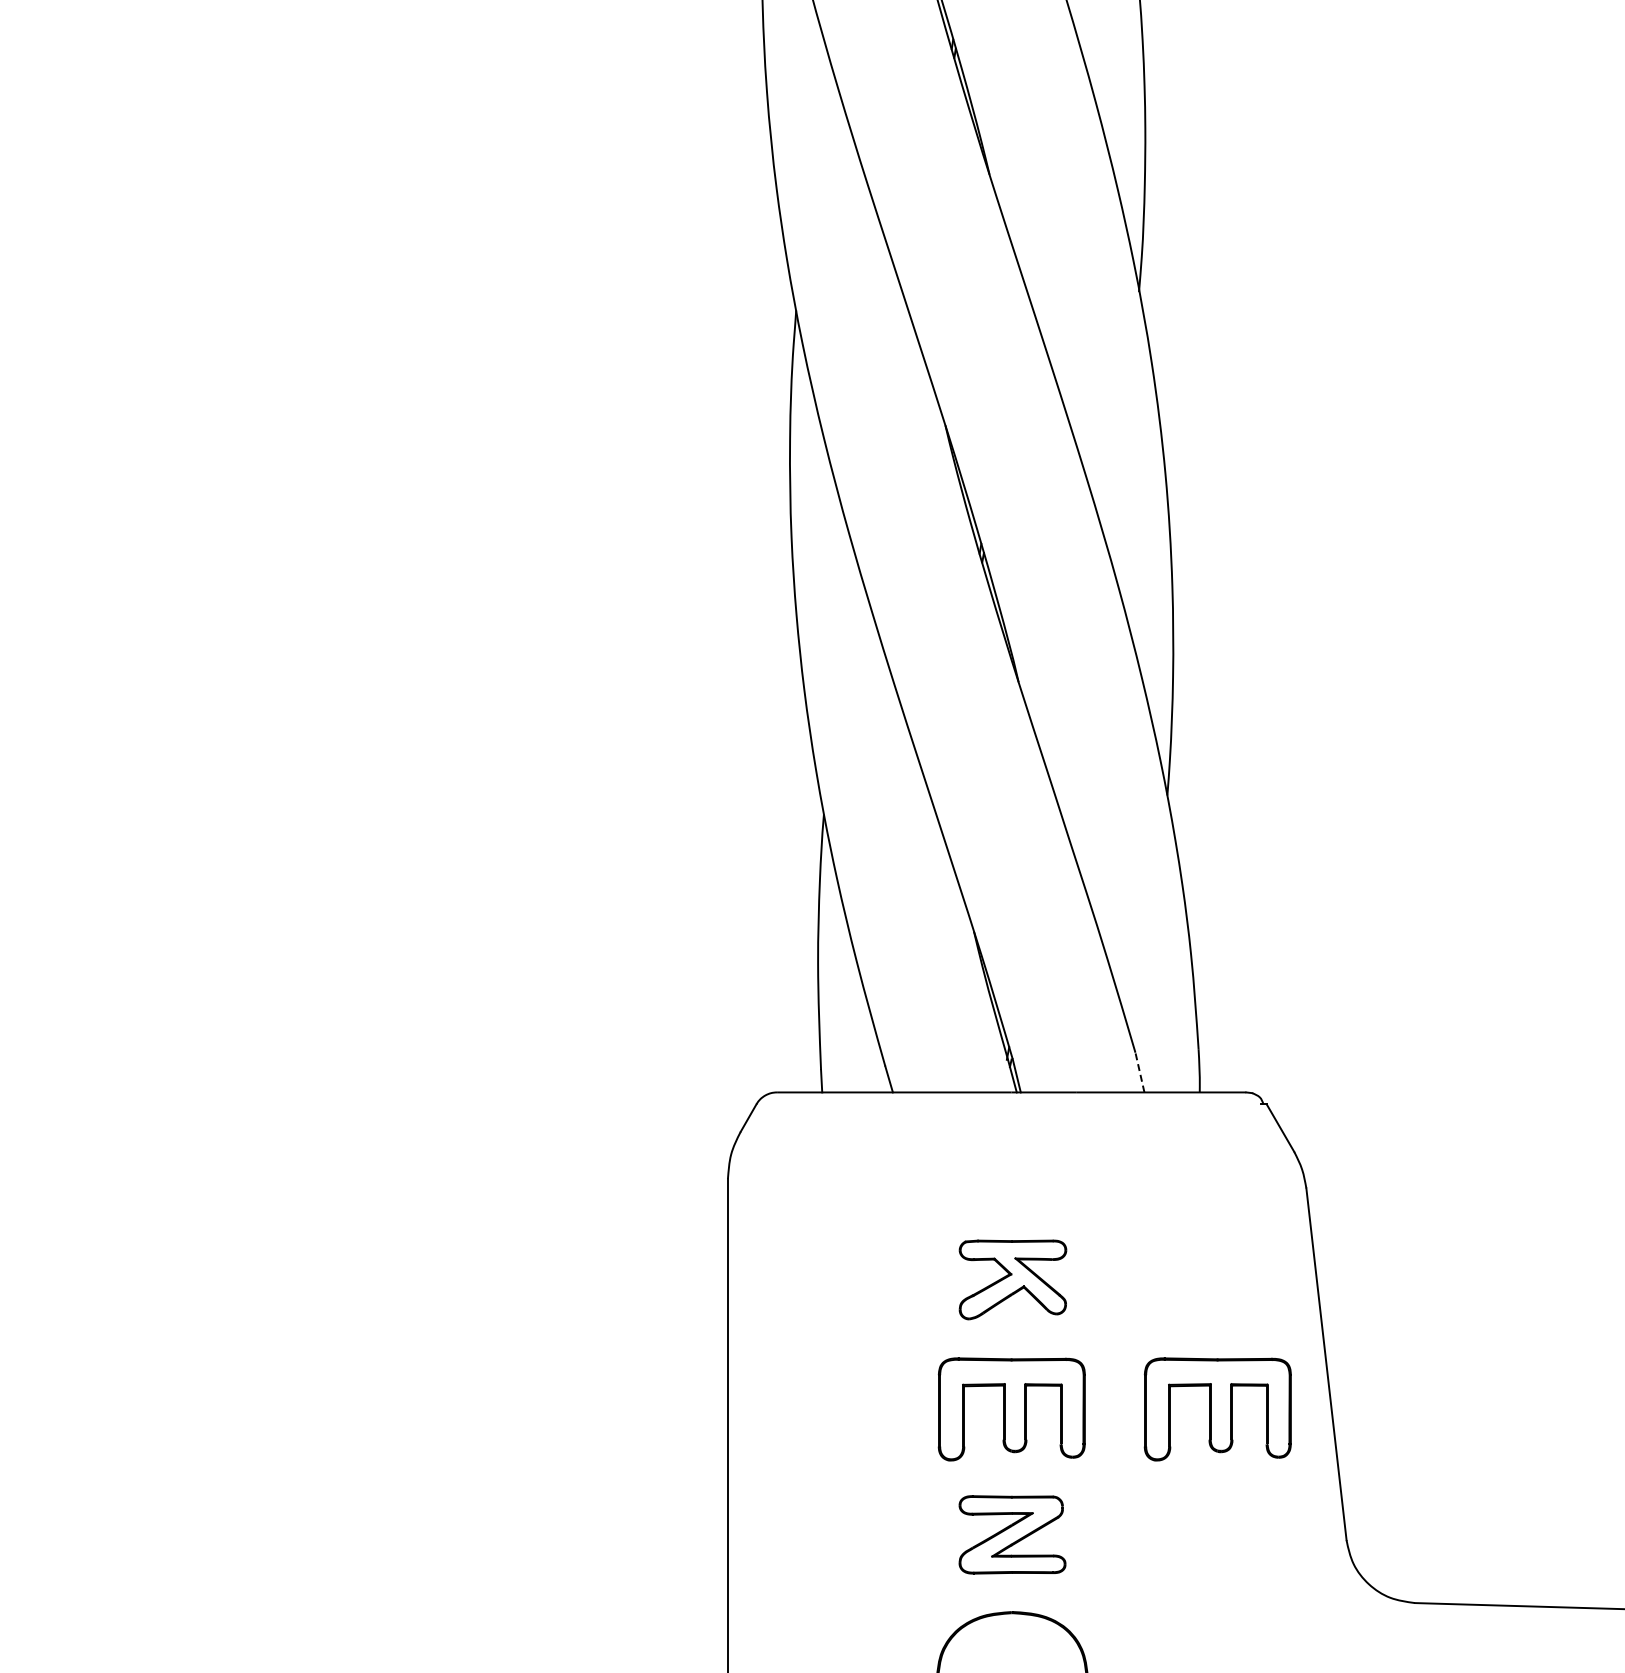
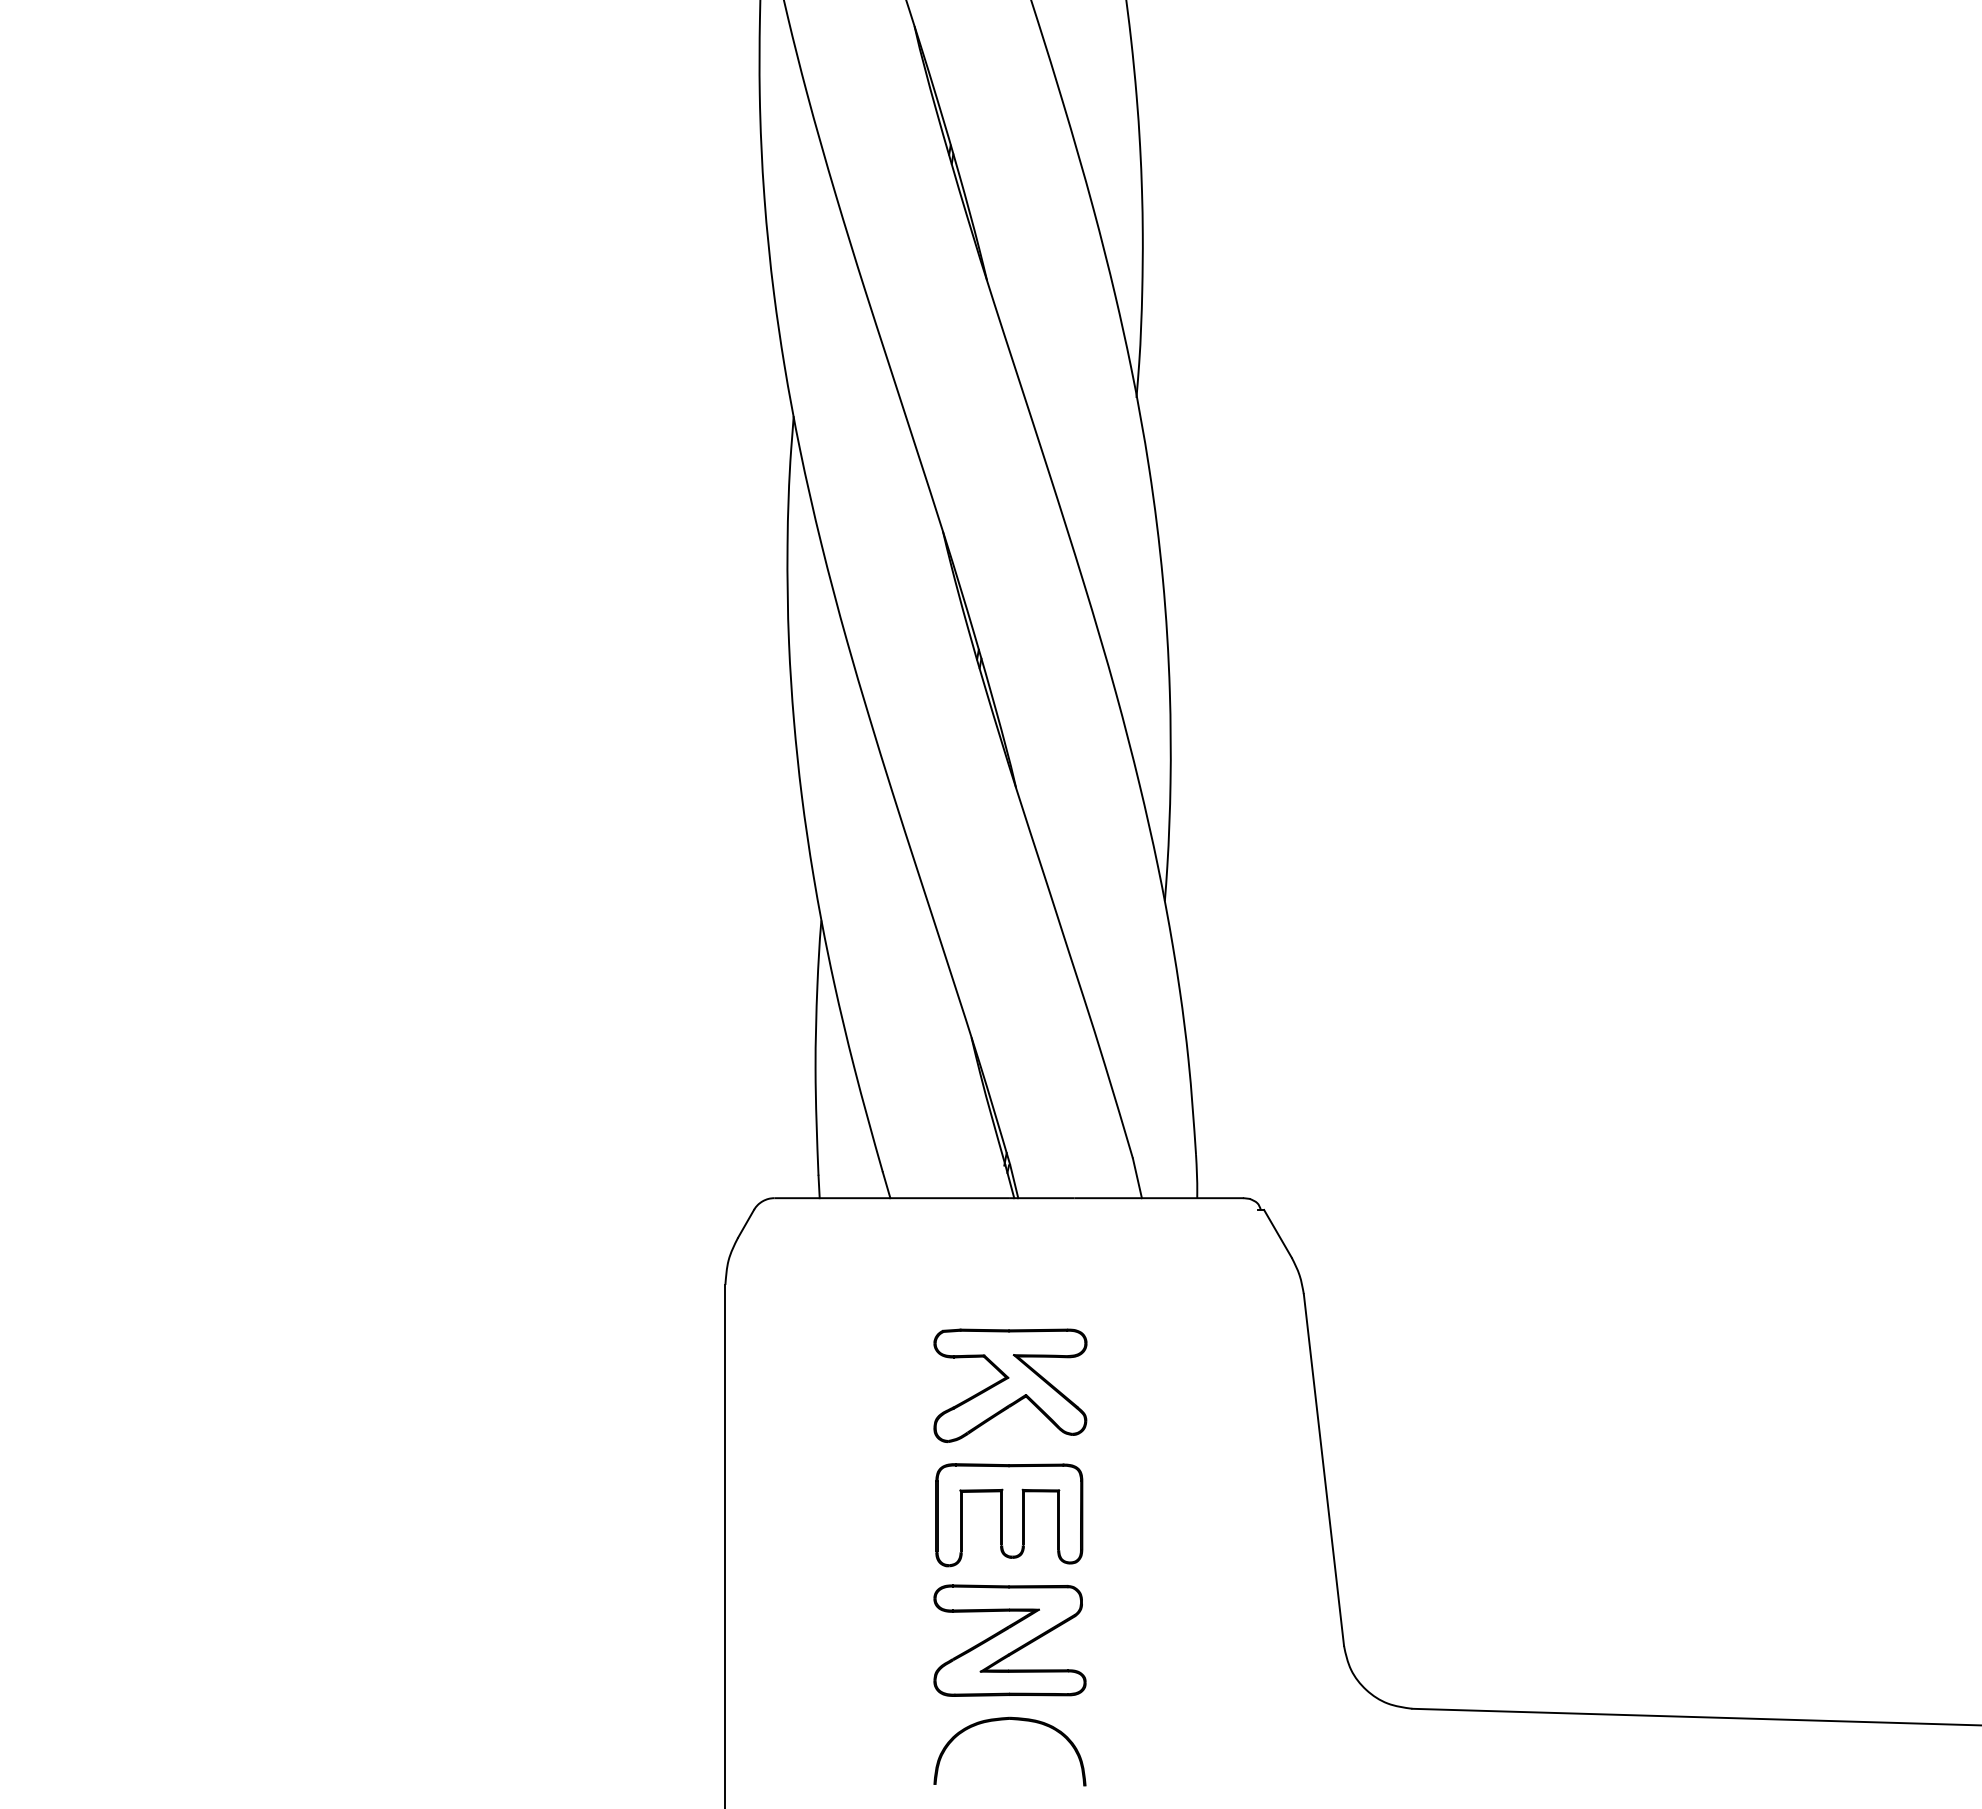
line: (1140, 1071) -> (1137, 1177), dashed -> solid
part: (1013, 1279) -> (1010, 1385), size x1.43
part: (1218, 1409) -> (1215, 1515), removed
part: (1012, 1534) -> (1009, 1640), size x1.43

